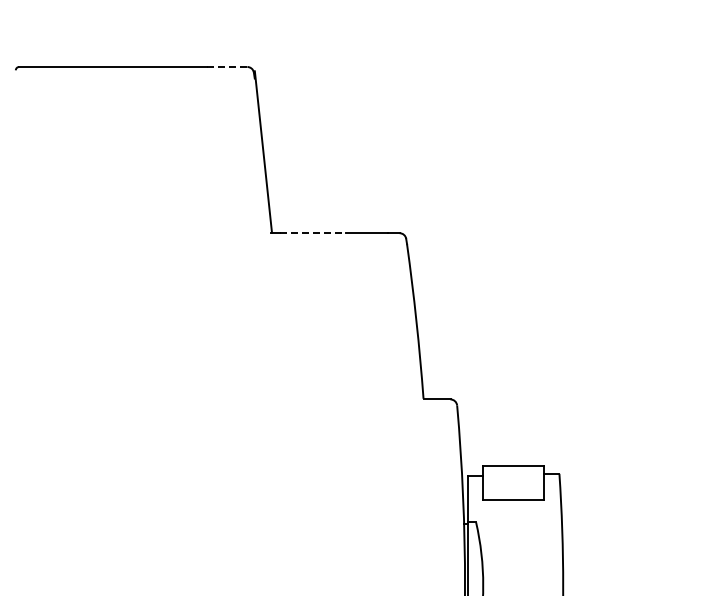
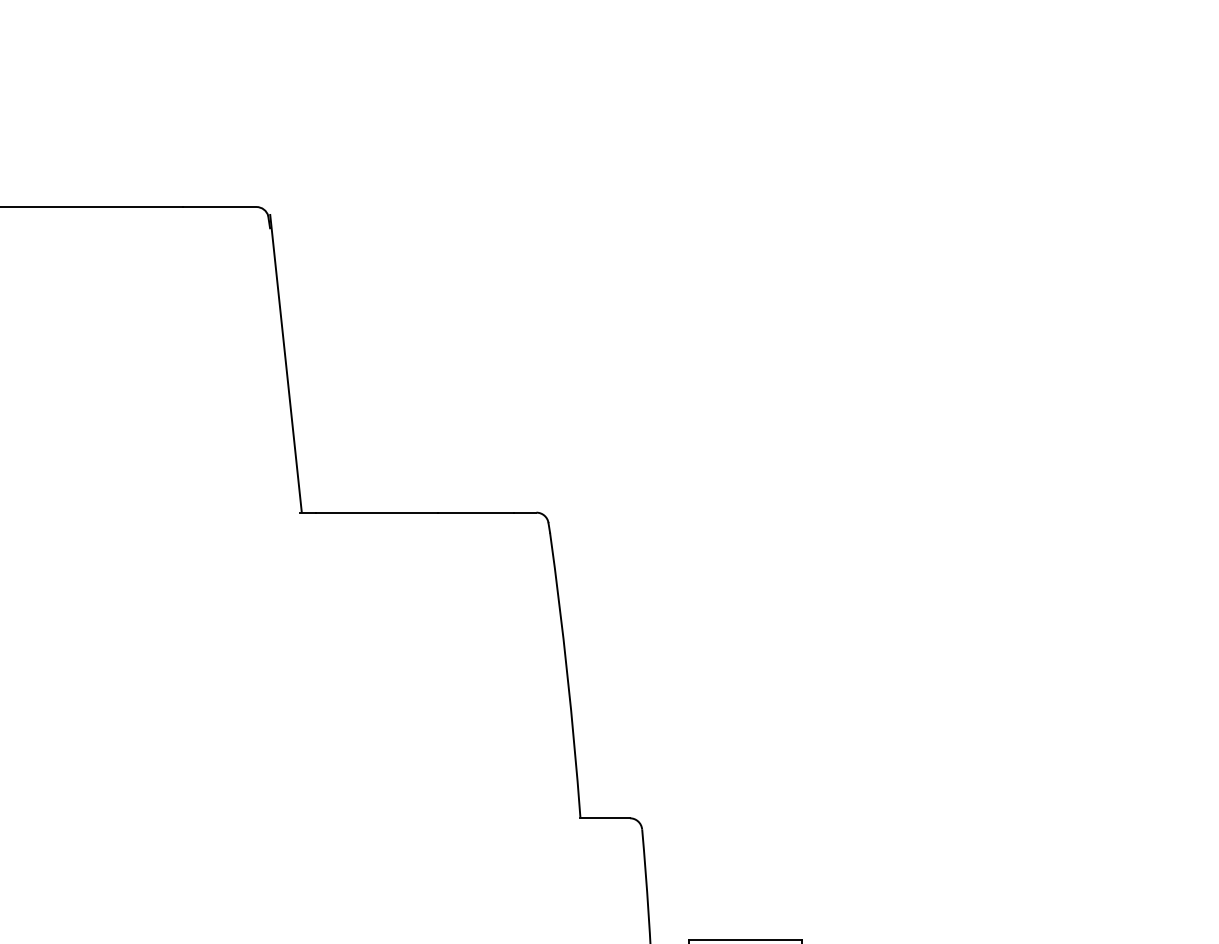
line: (227, 67) -> (219, 207), dashed -> solid
line: (313, 233) -> (378, 513), dashed -> solid

